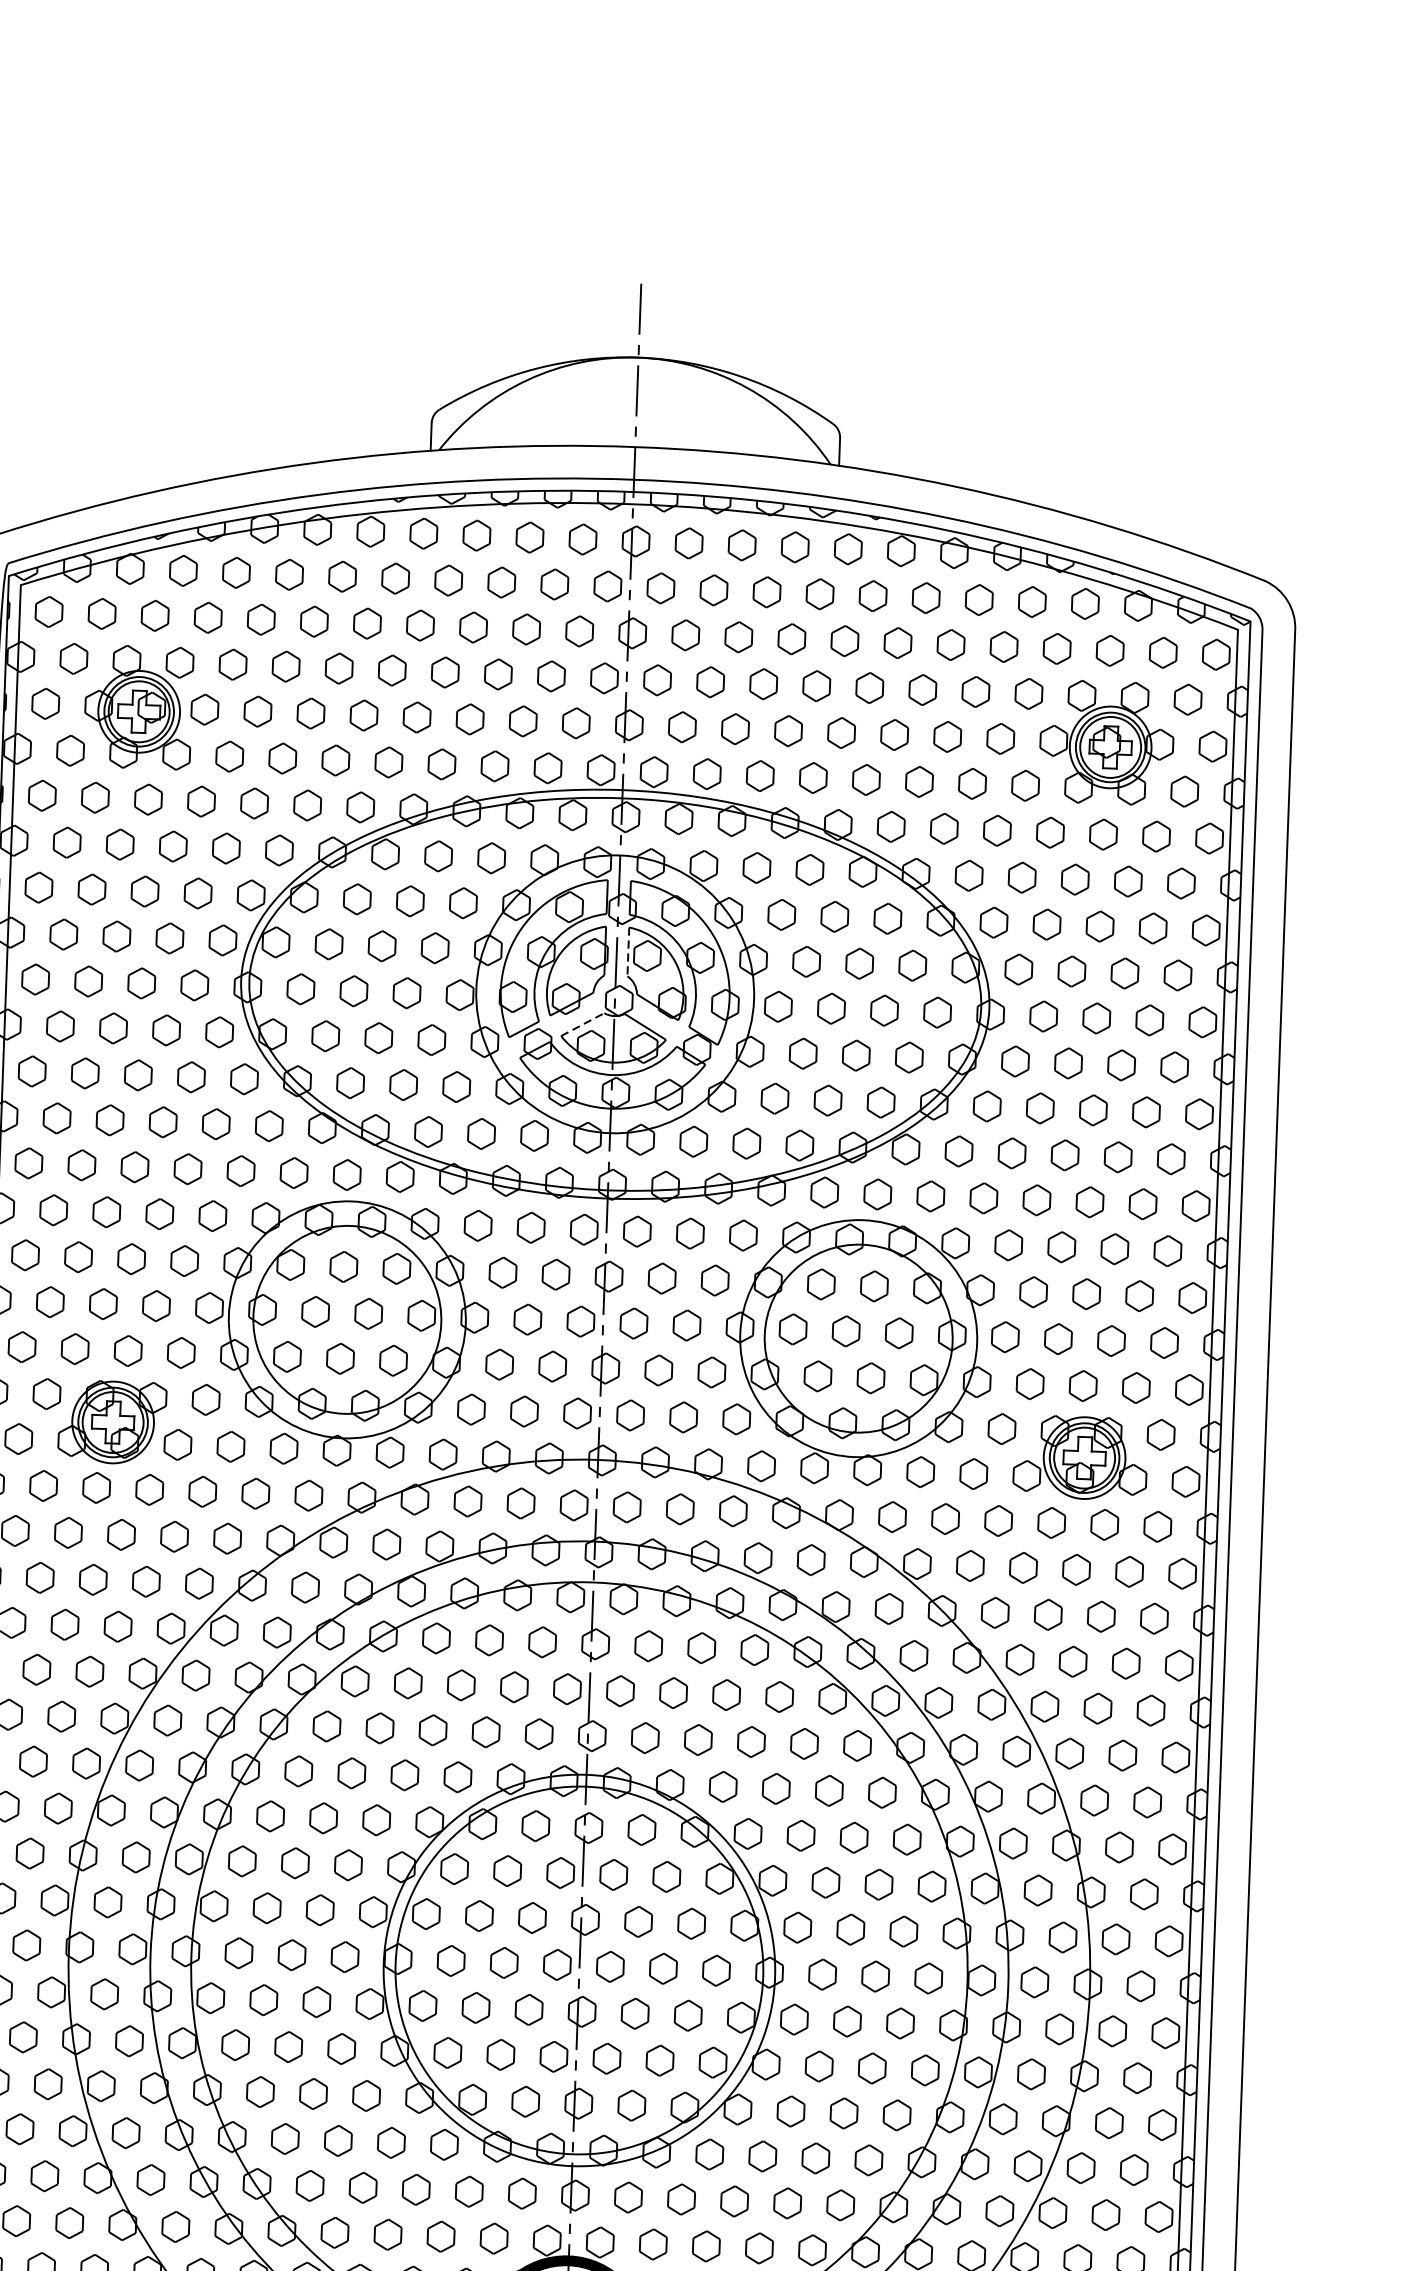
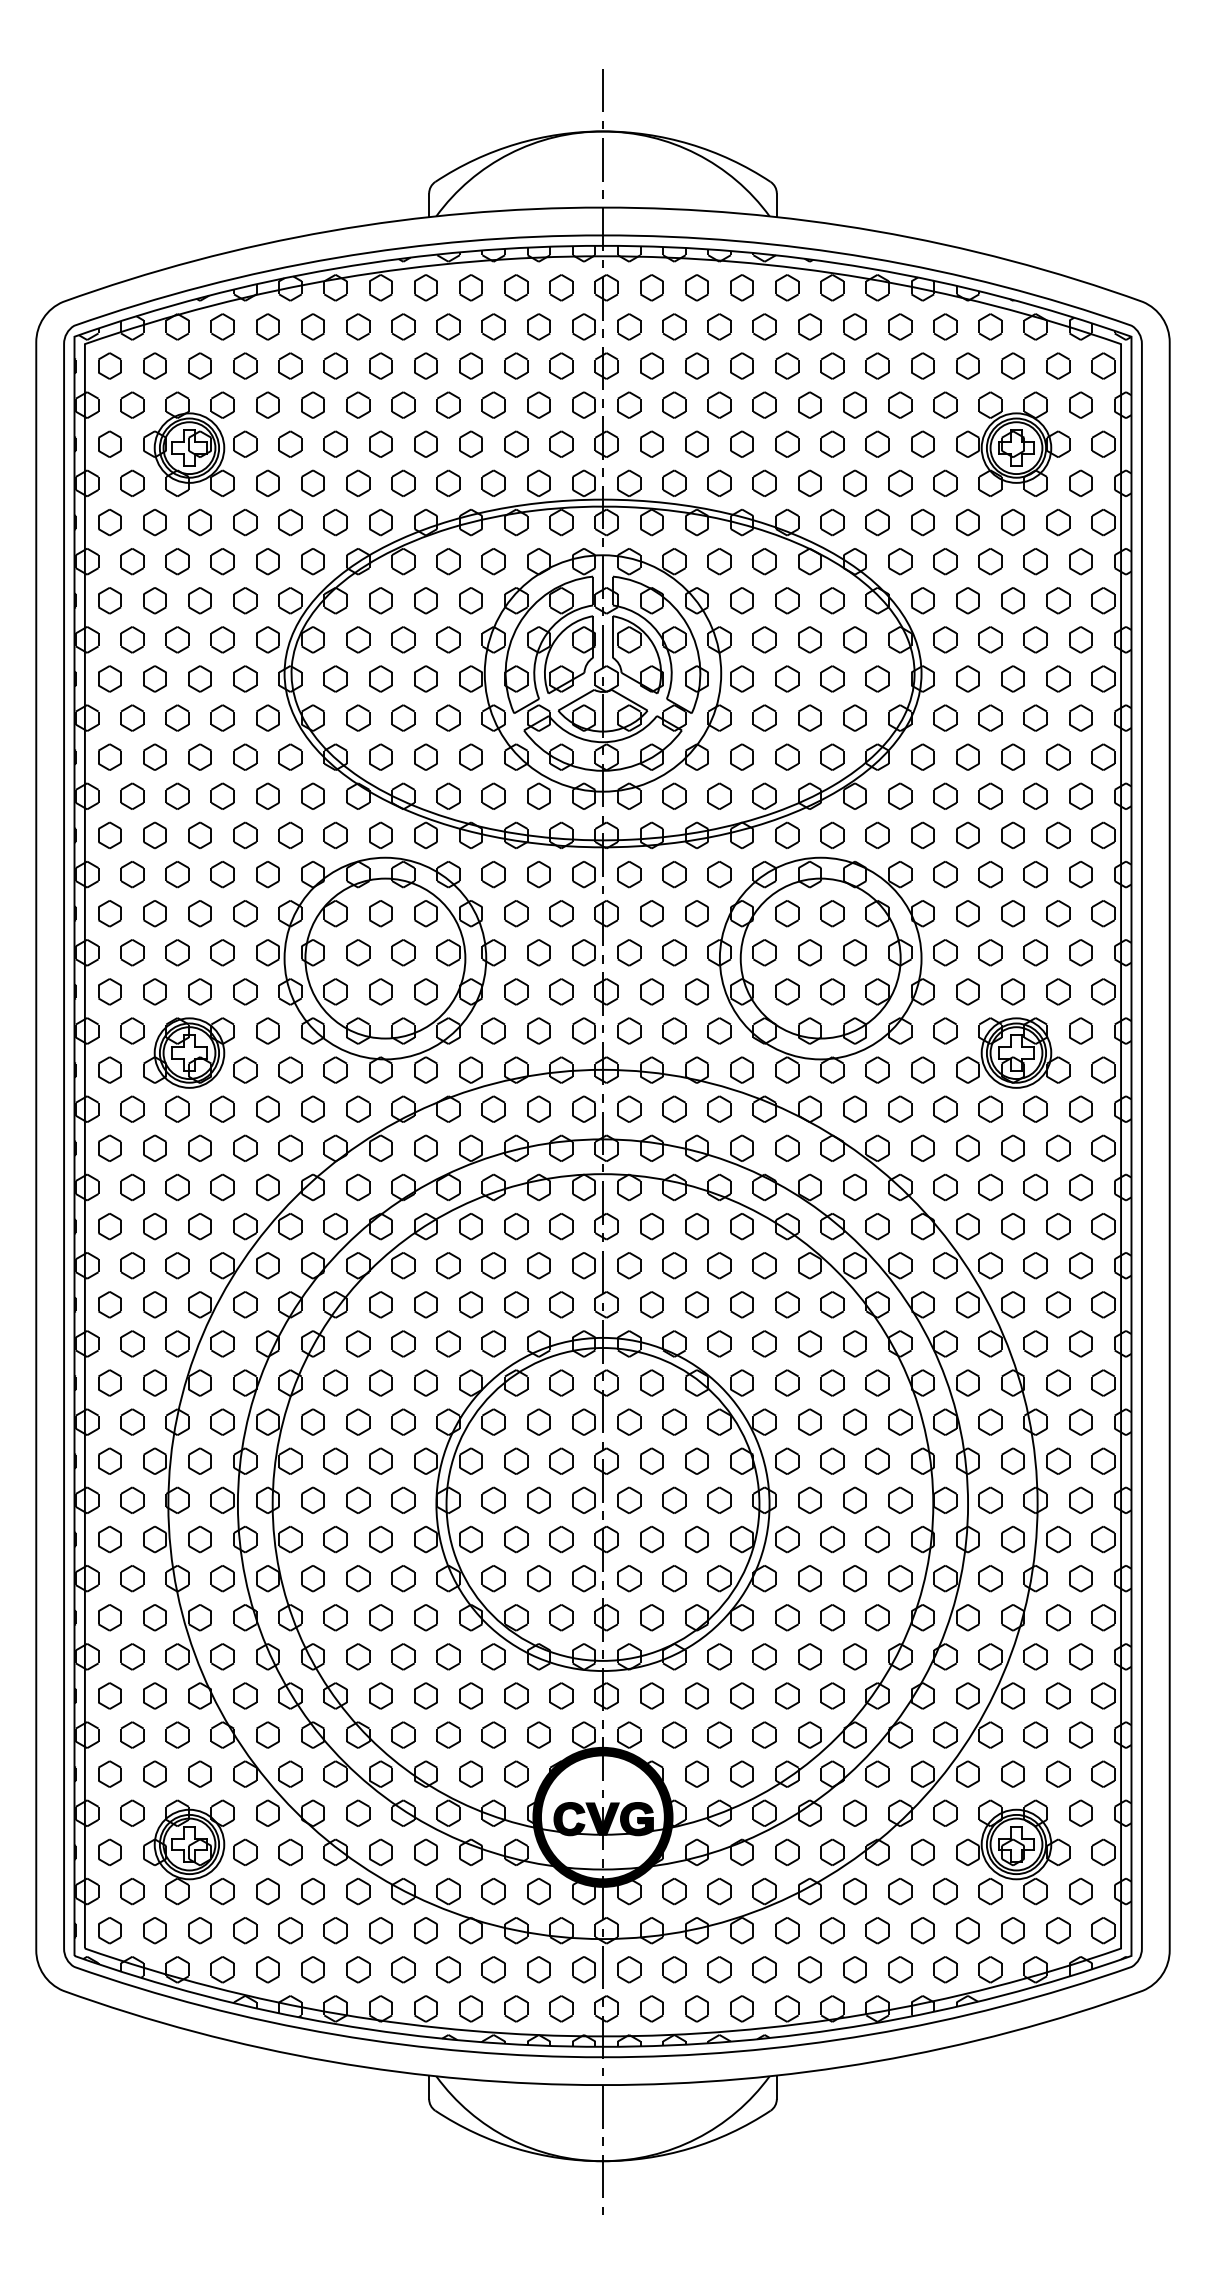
line: (627, 951) -> (612, 636), dashed -> solid
line: (582, 1024) -> (576, 700), dashed -> solid

